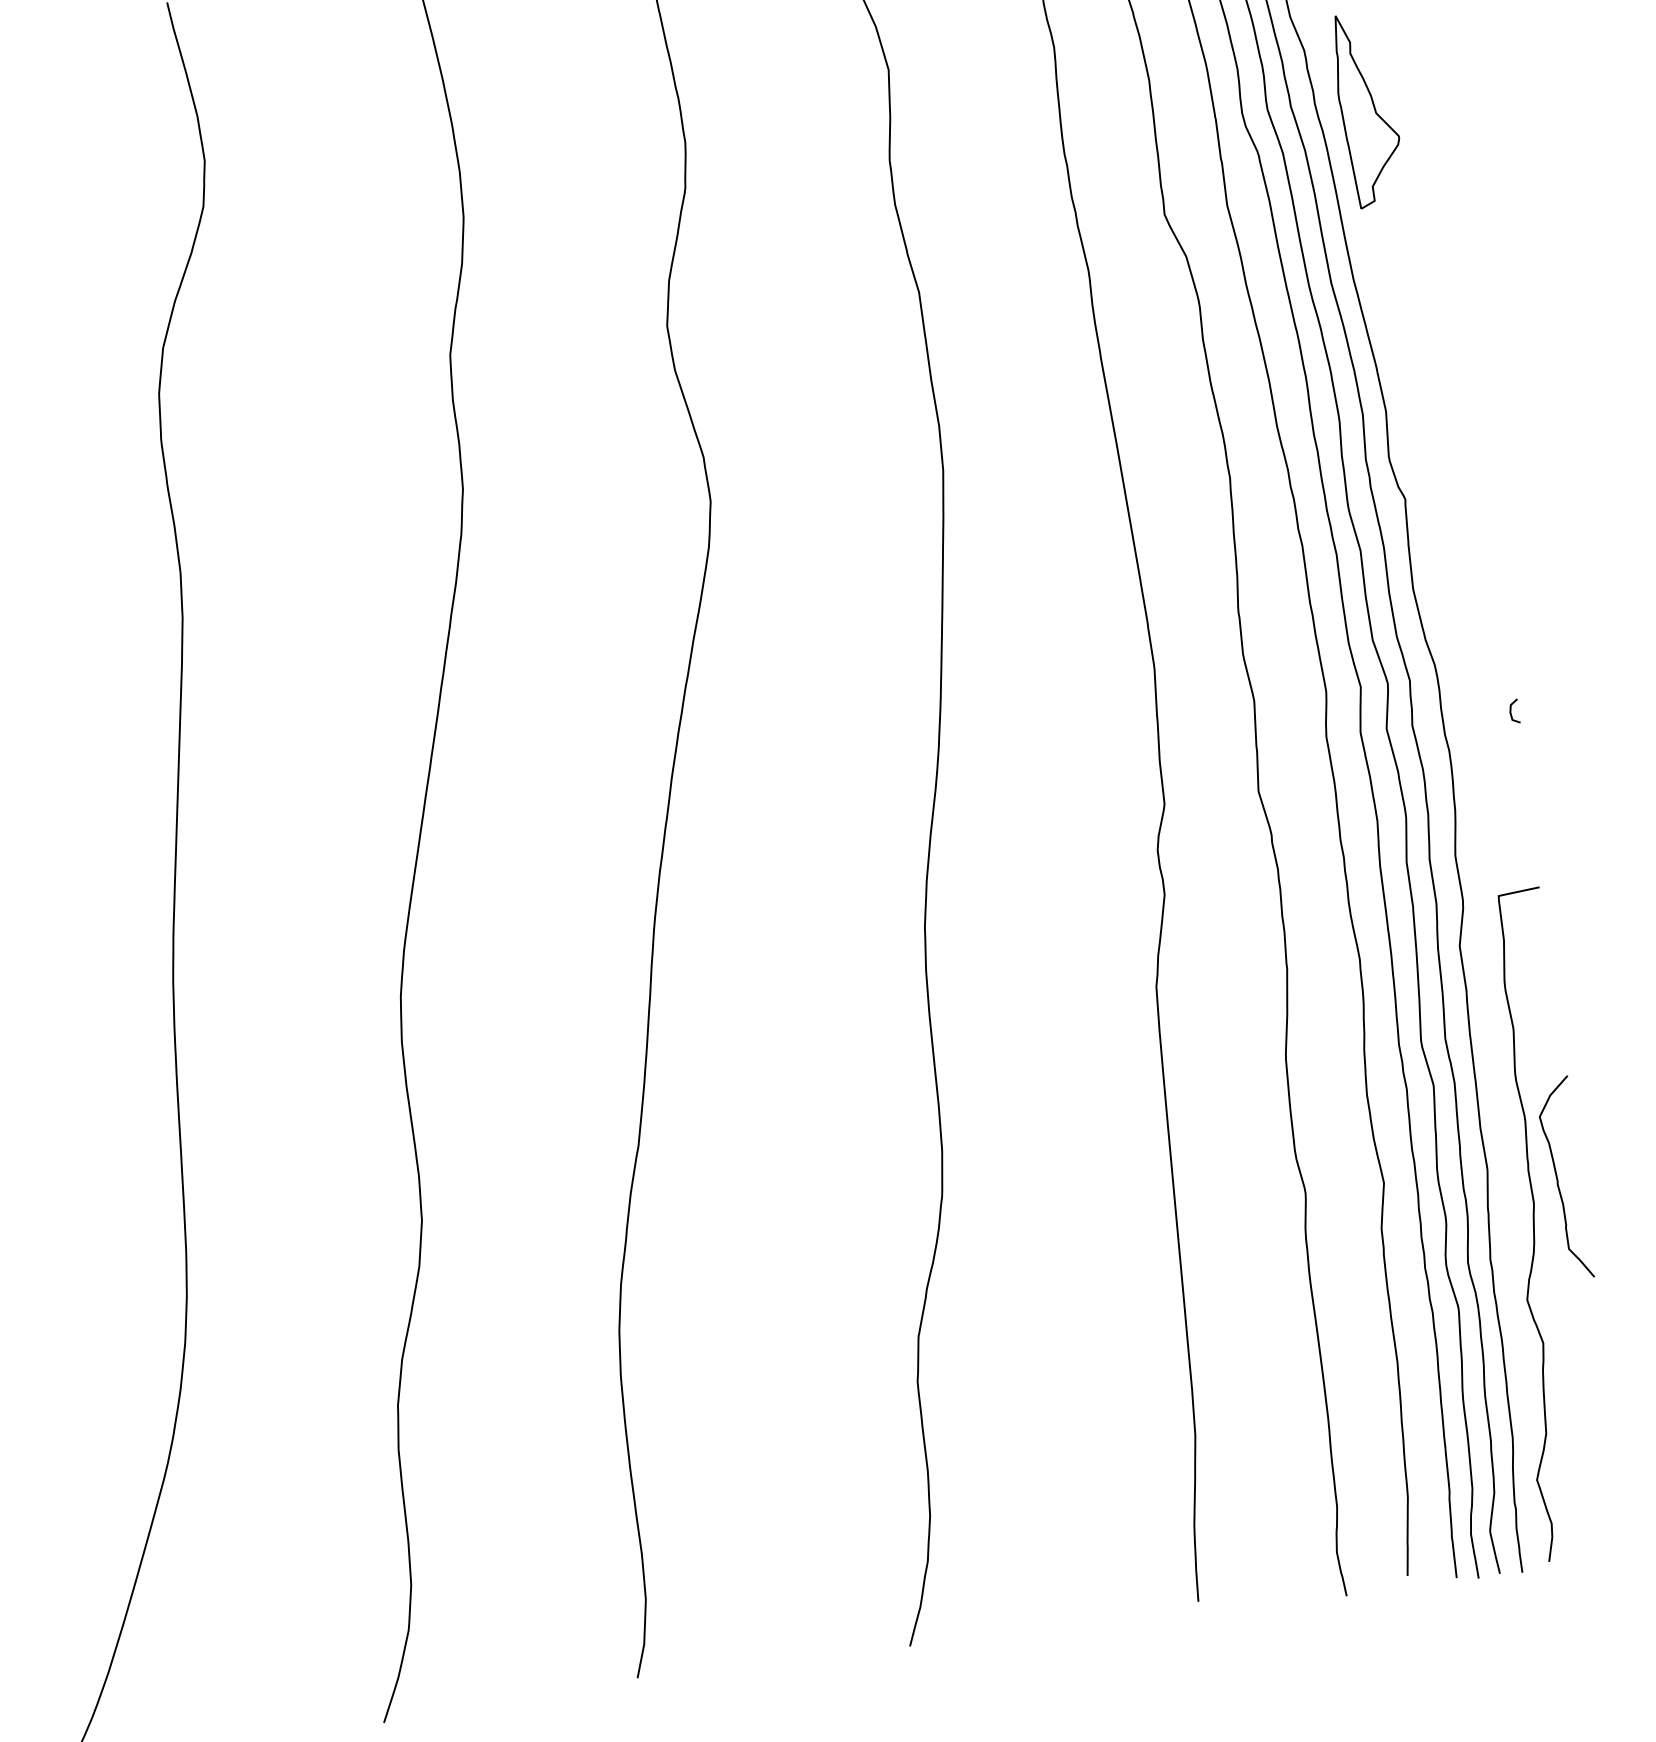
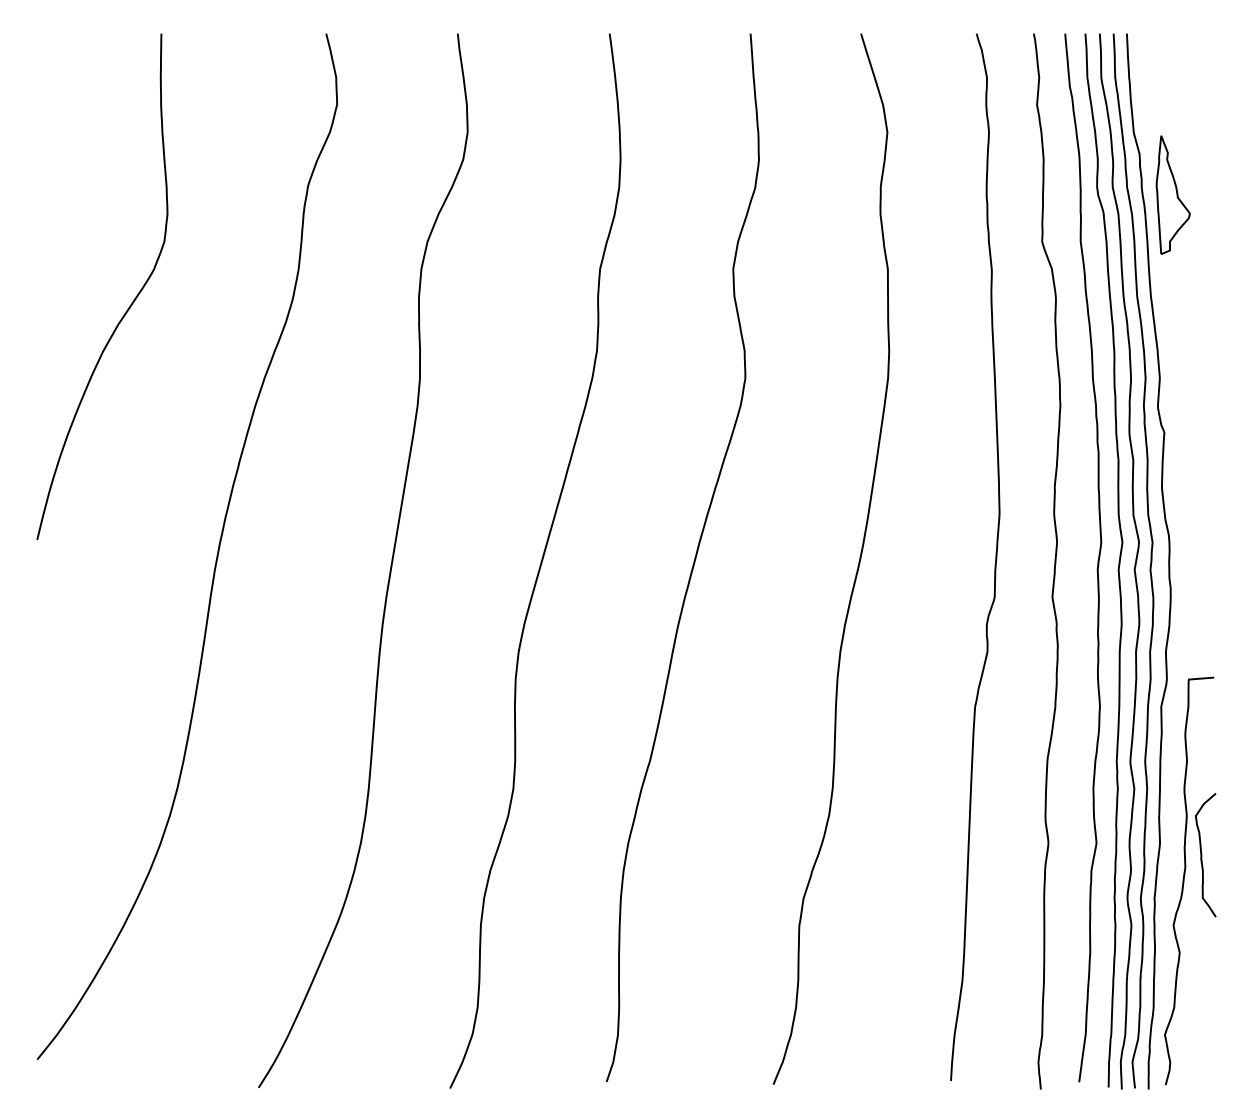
line: (1511, 711) -> (1211, 569), removed

